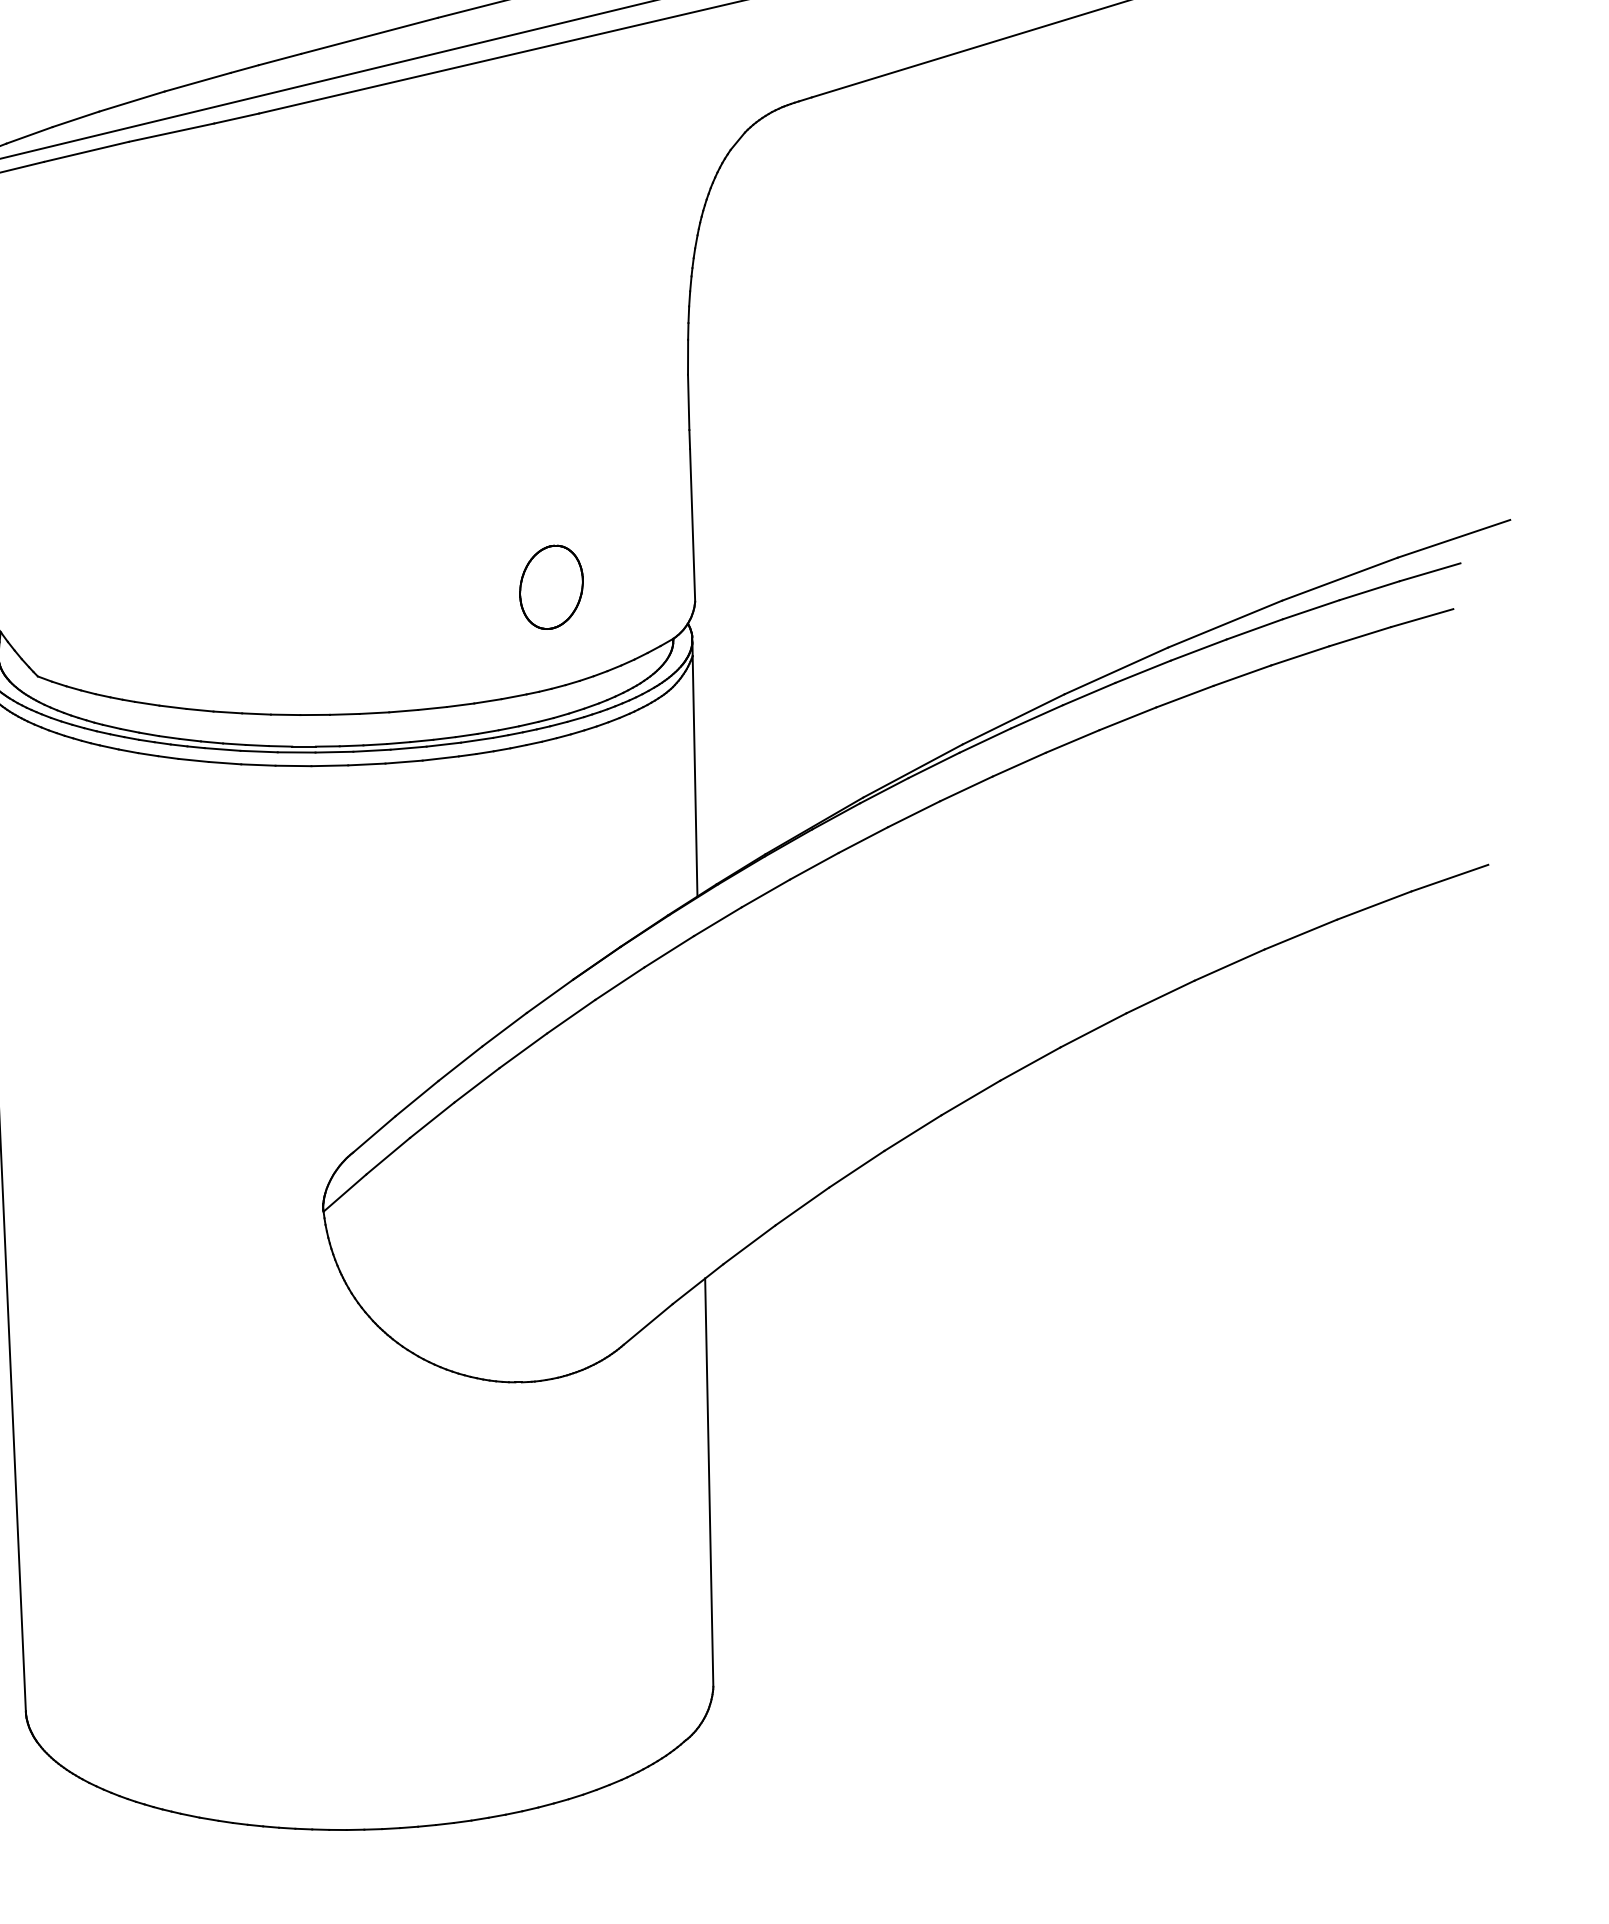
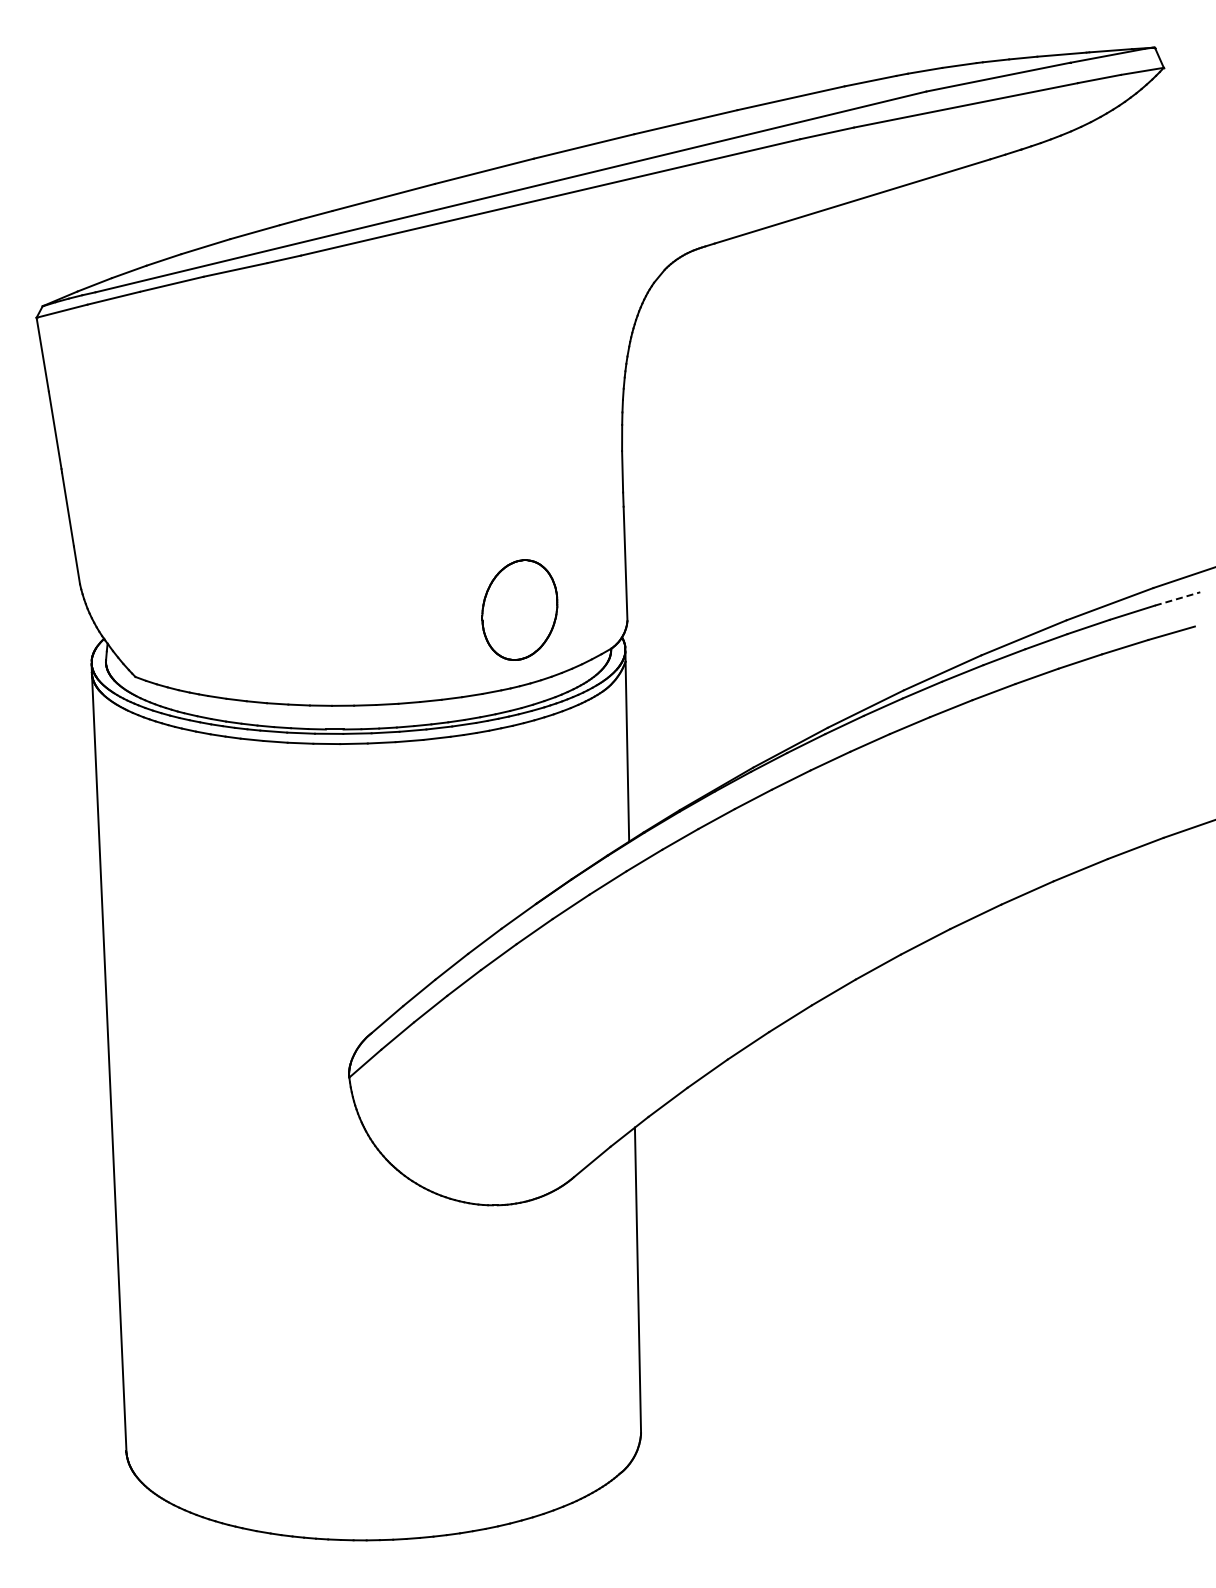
line: (1430, 571) -> (1177, 598), solid -> dashed
part: (550, 587) -> (519, 610), size x1.6

